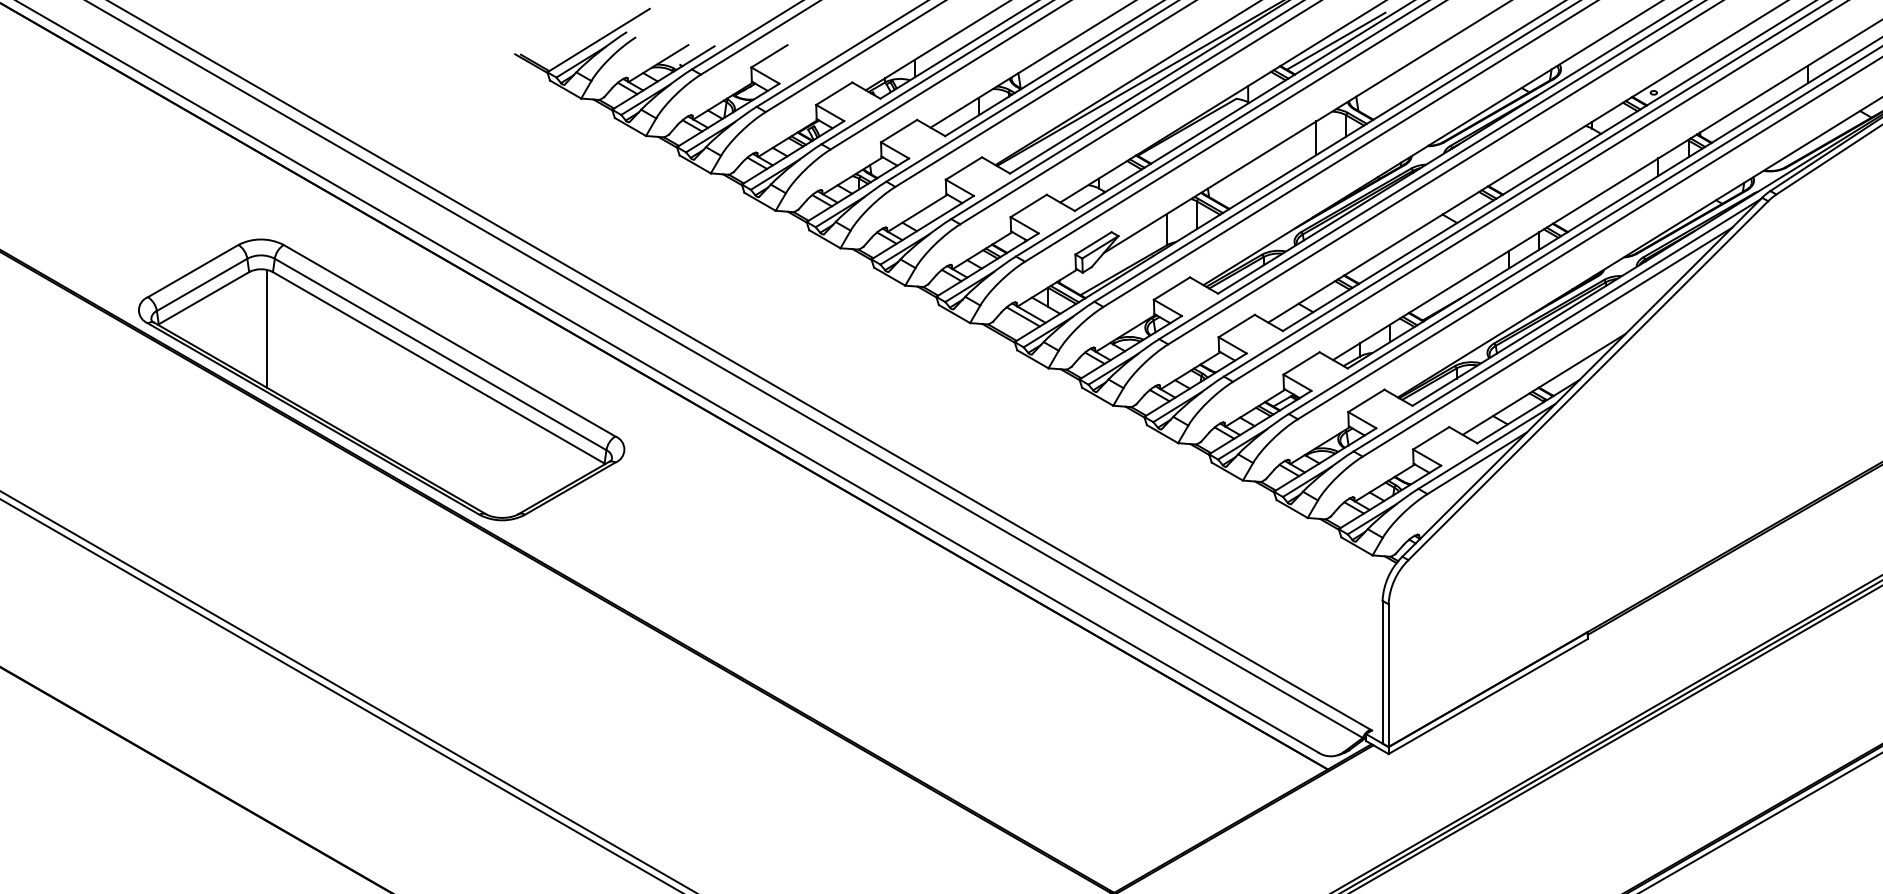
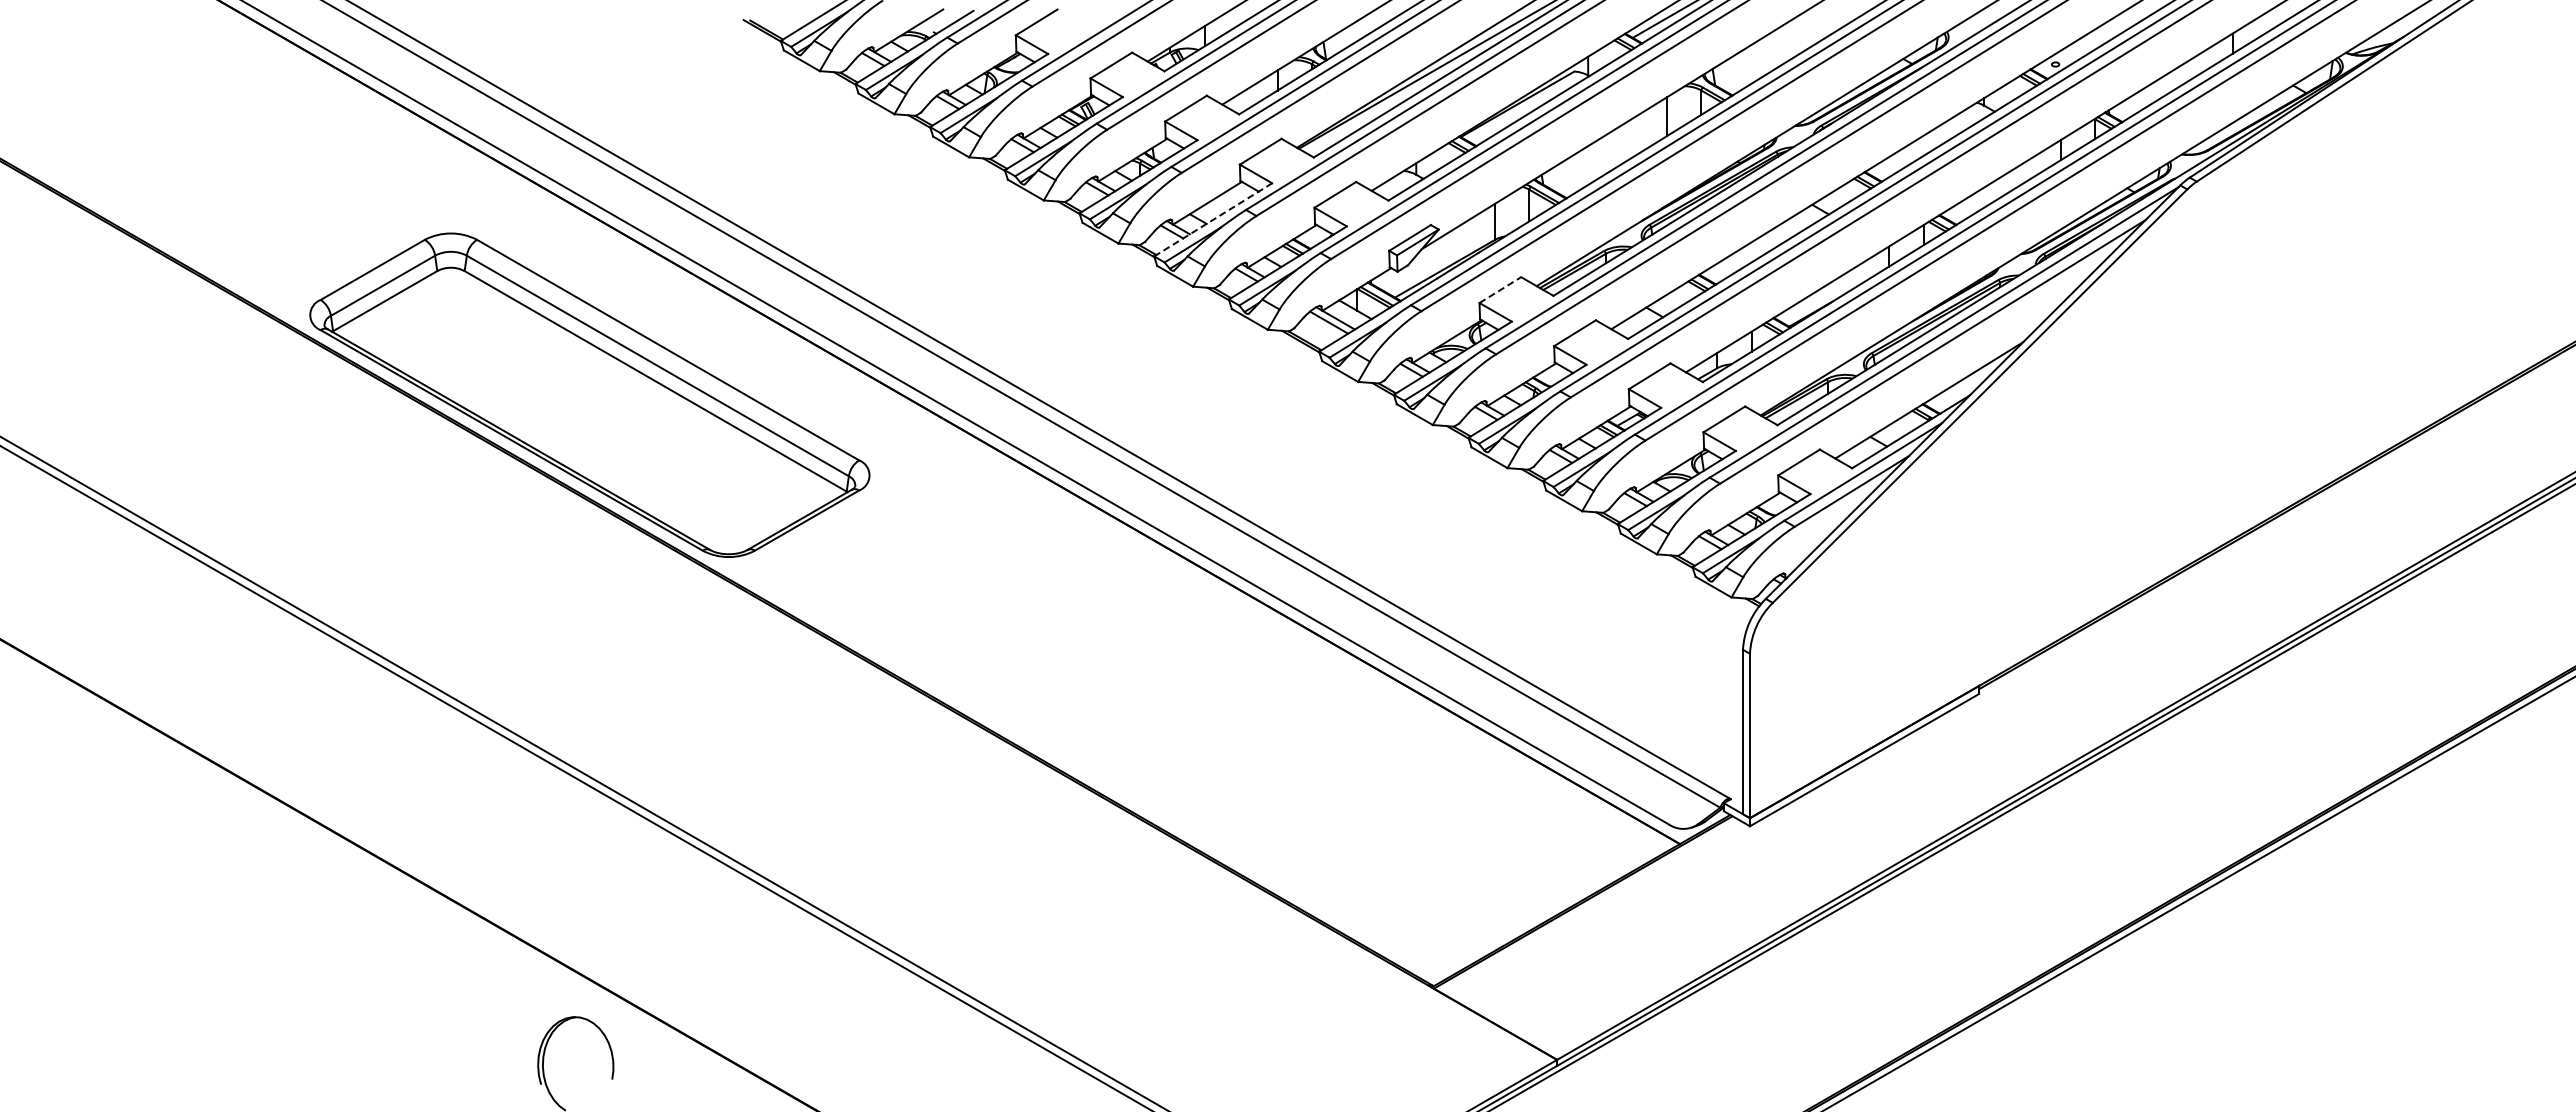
line: (922, 227) -> (1213, 219), solid -> dashed
line: (1172, 288) -> (1500, 290), solid -> dashed
line: (266, 328) -> (457, 336), removed

